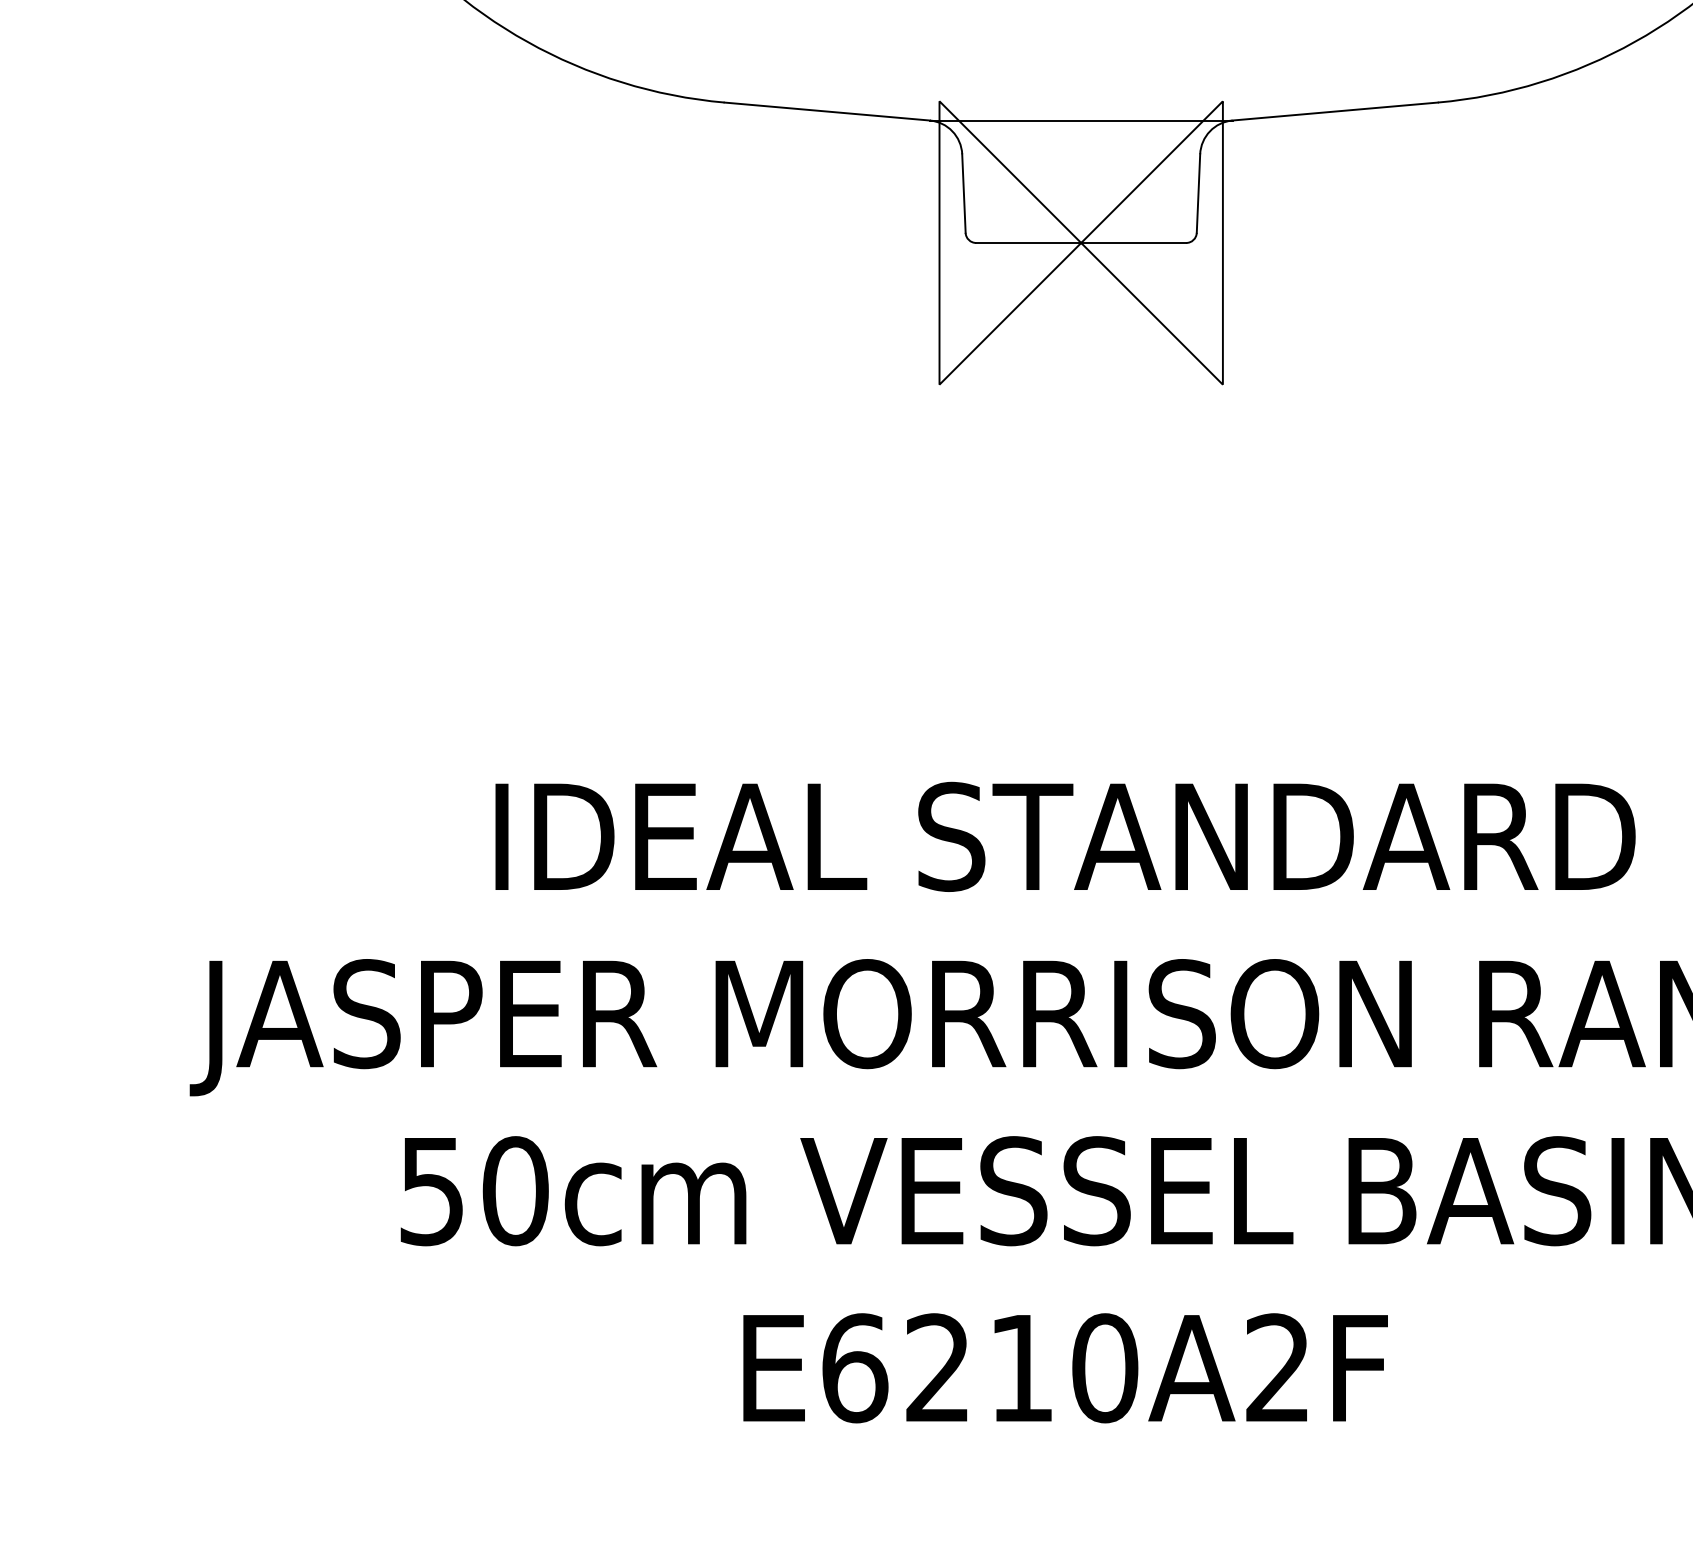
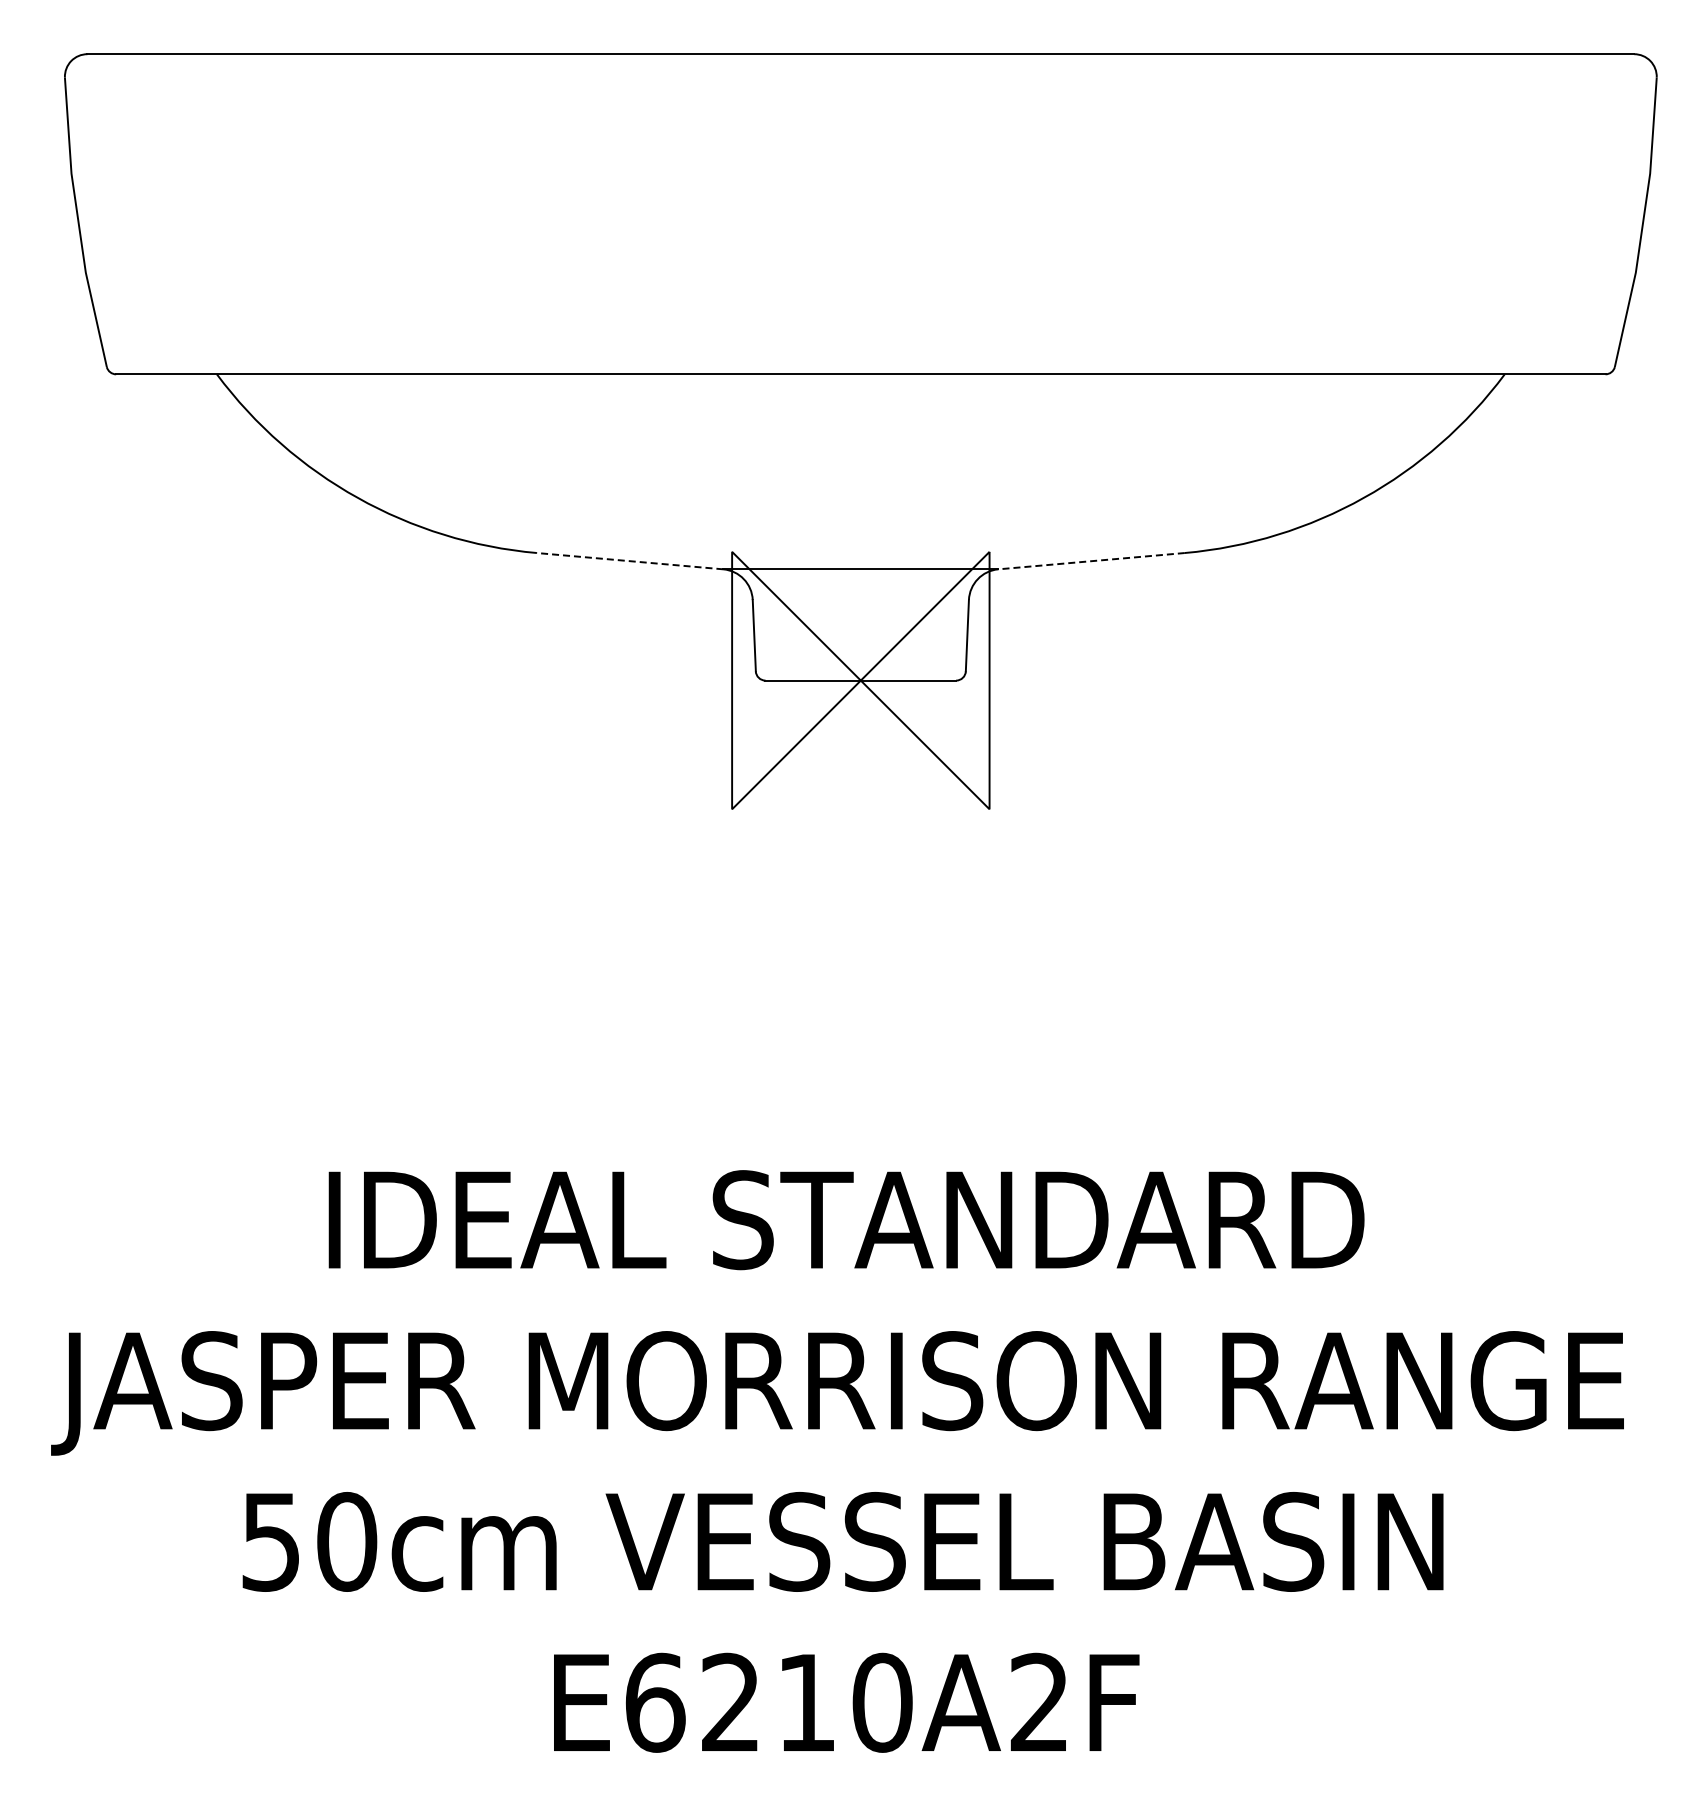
line: (827, 111) -> (630, 561), solid -> dashed
line: (1335, 111) -> (1091, 561), solid -> dashed

